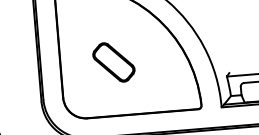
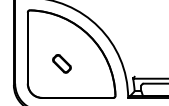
part: (113, 62) -> (61, 63), size x0.7

